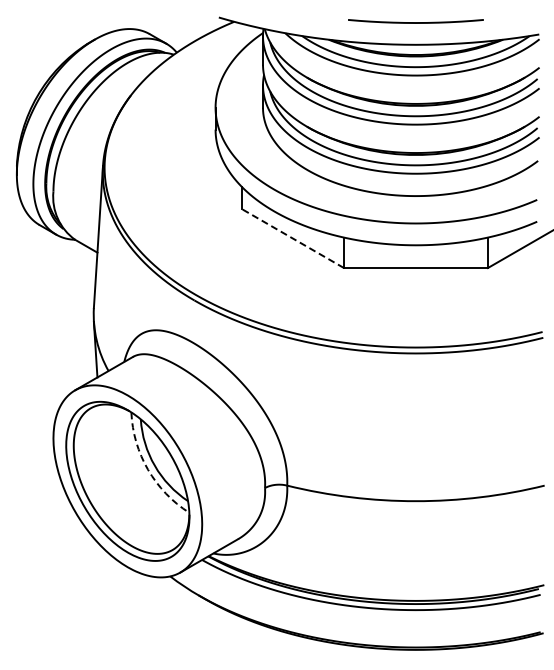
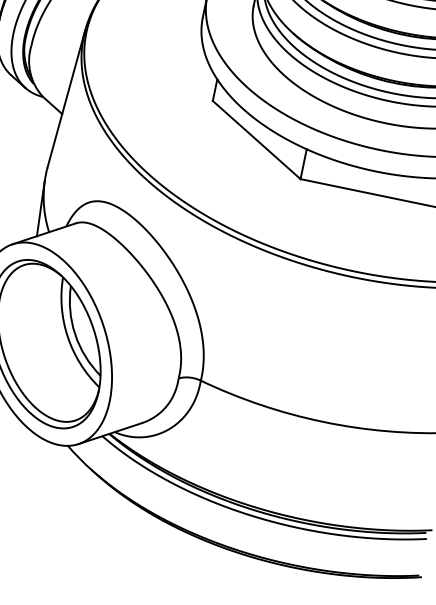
line: (293, 238) -> (257, 139), dashed -> solid
arc: (148, 469) -> (68, 336), dashed -> solid

